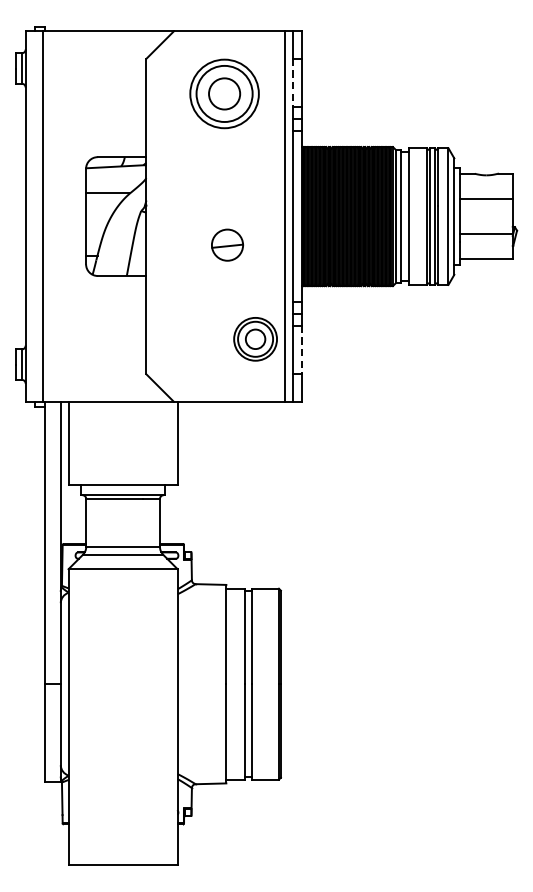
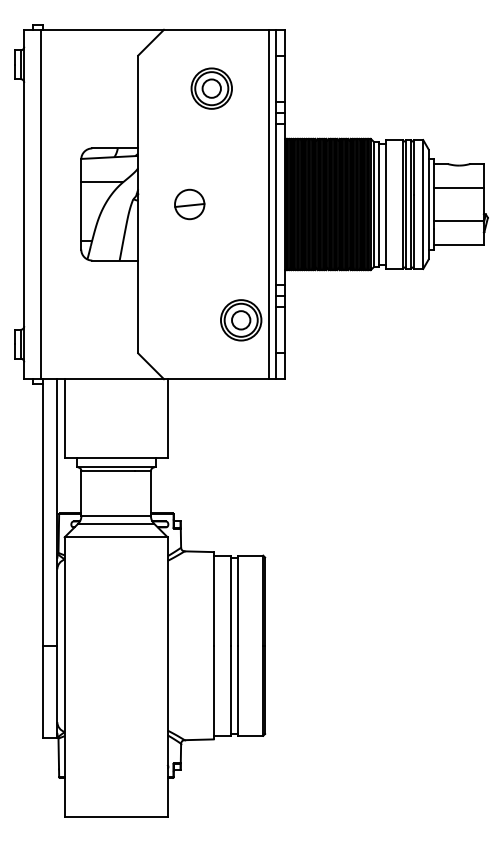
line: (292, 83) -> (276, 78), dashed -> solid
part: (224, 93) -> (211, 88), size x0.62
part: (227, 245) -> (189, 204), moved
line: (302, 350) -> (285, 330), dashed -> solid

